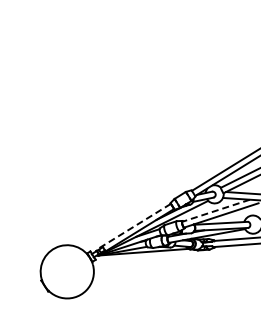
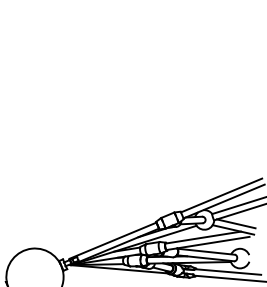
line: (216, 210) -> (203, 237), dashed -> solid
line: (133, 226) -> (112, 240), dashed -> solid

